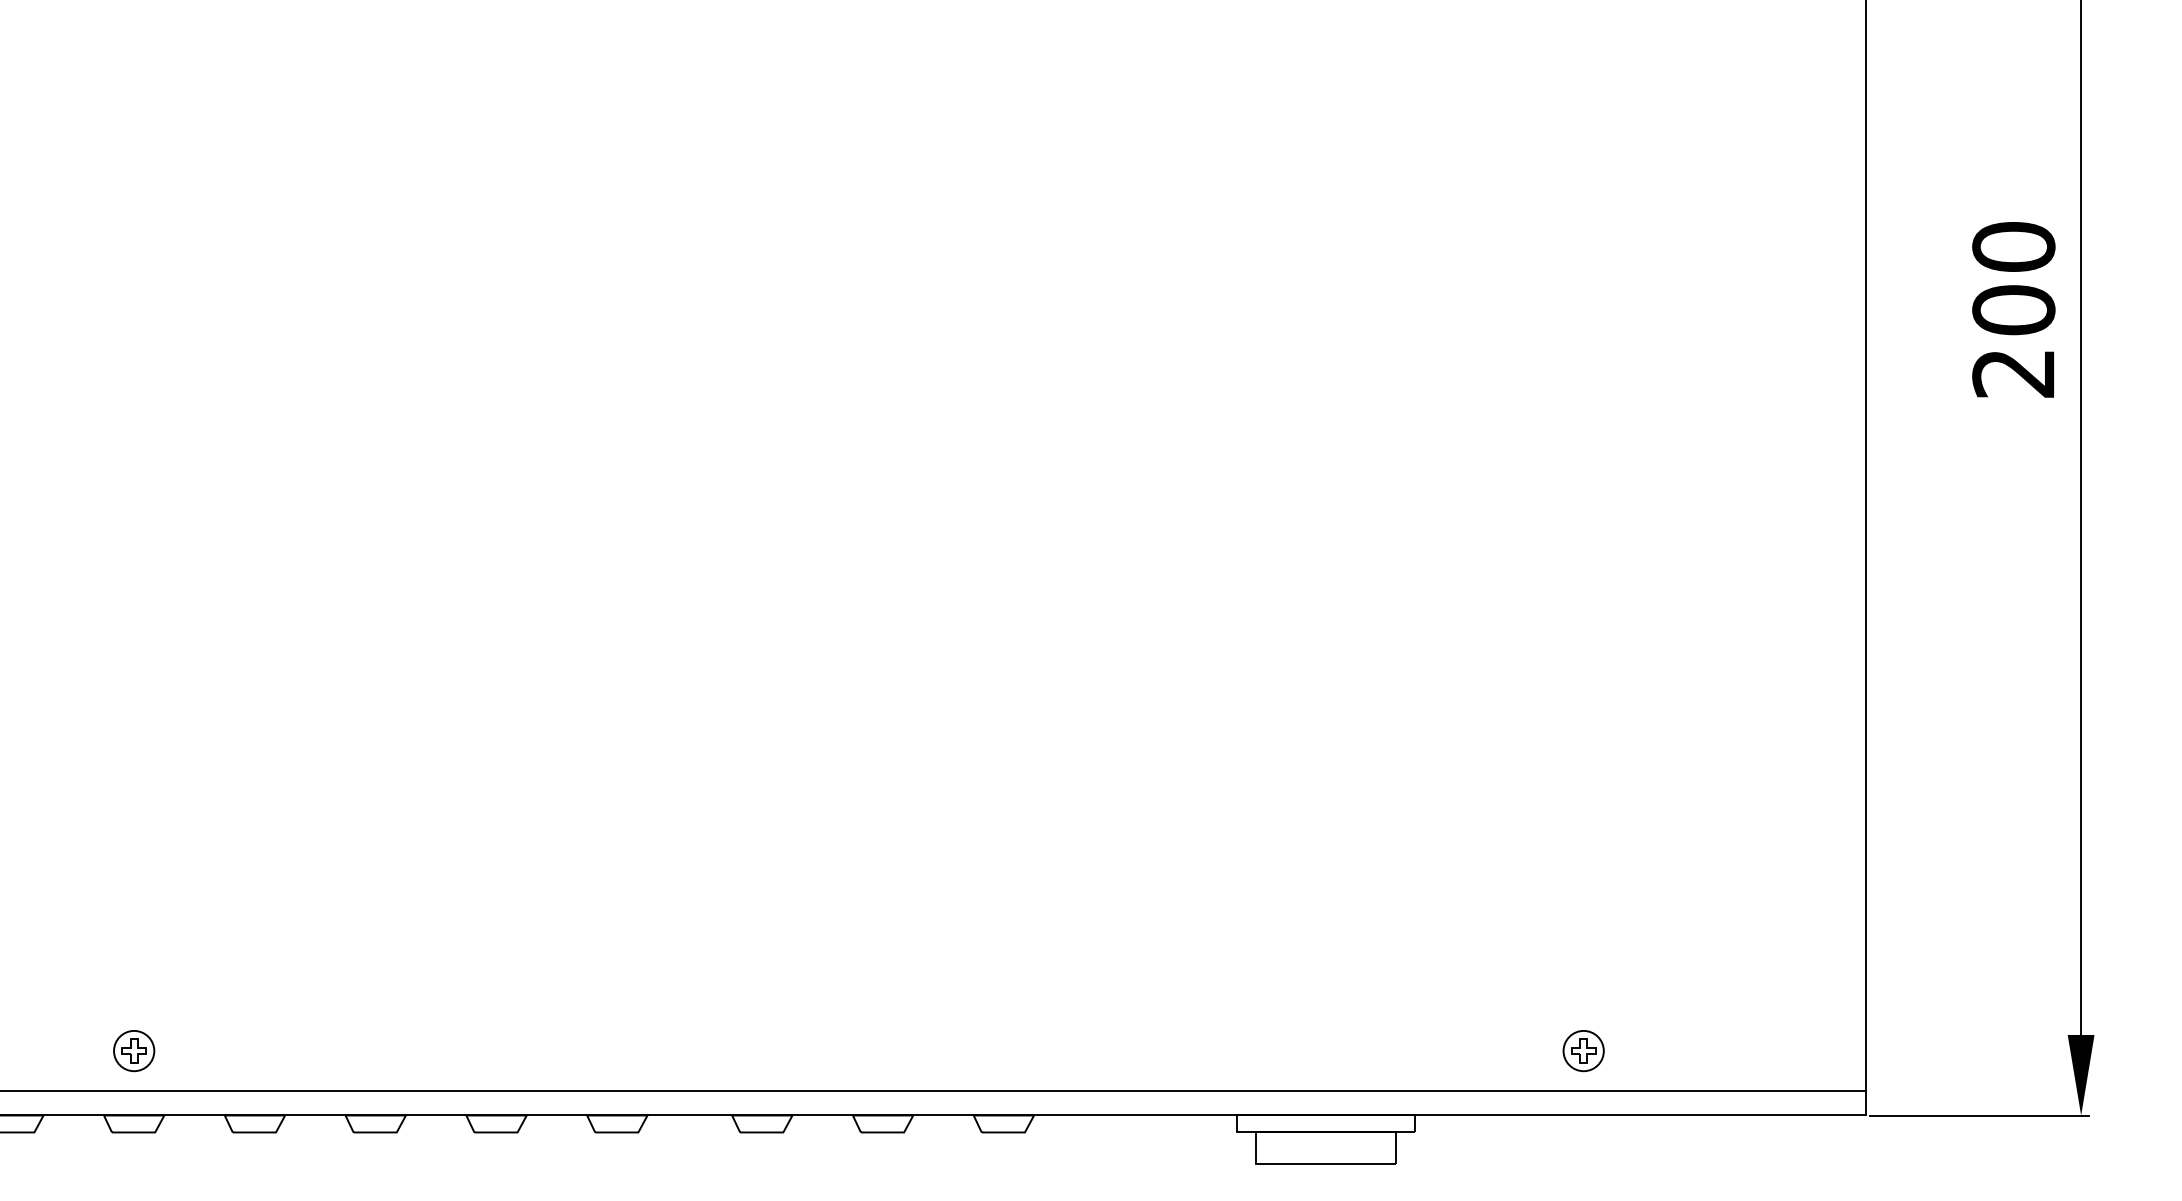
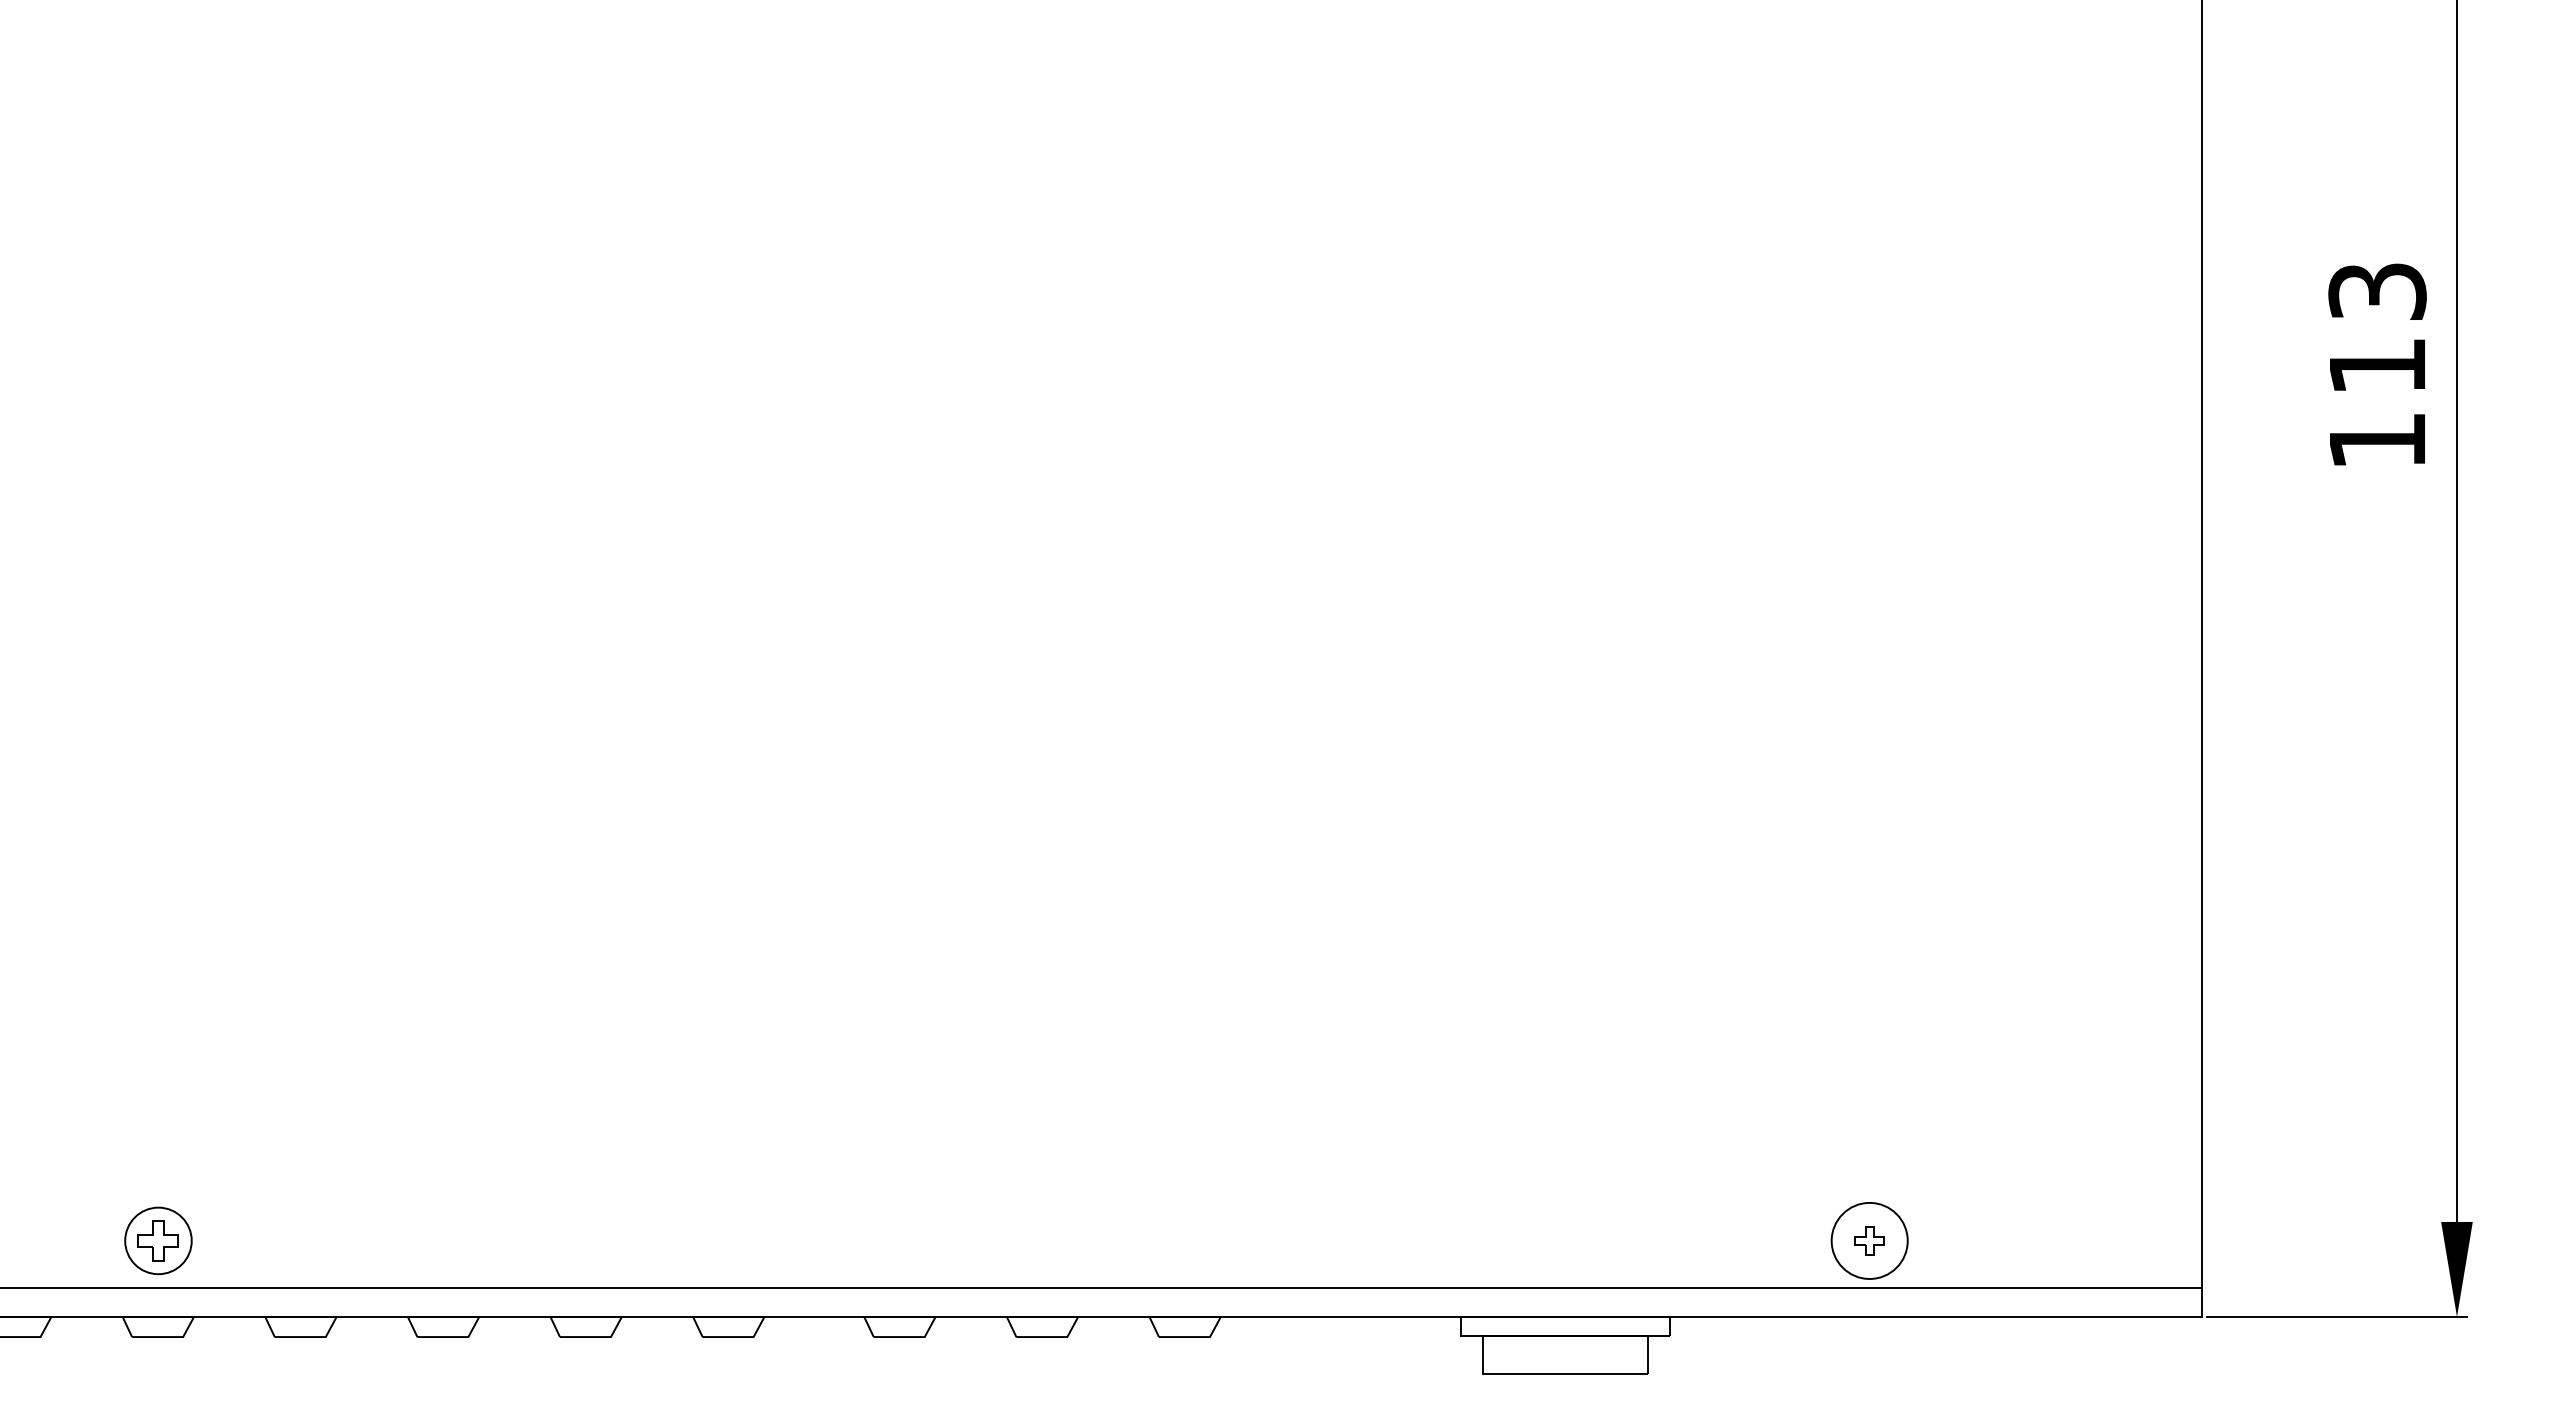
text: (2013, 309) -> (2377, 365), 200 -> 113
part: (133, 1050) -> (157, 1240), size x1.4
circle: (1583, 1050) -> (1869, 1240), size x1.6

